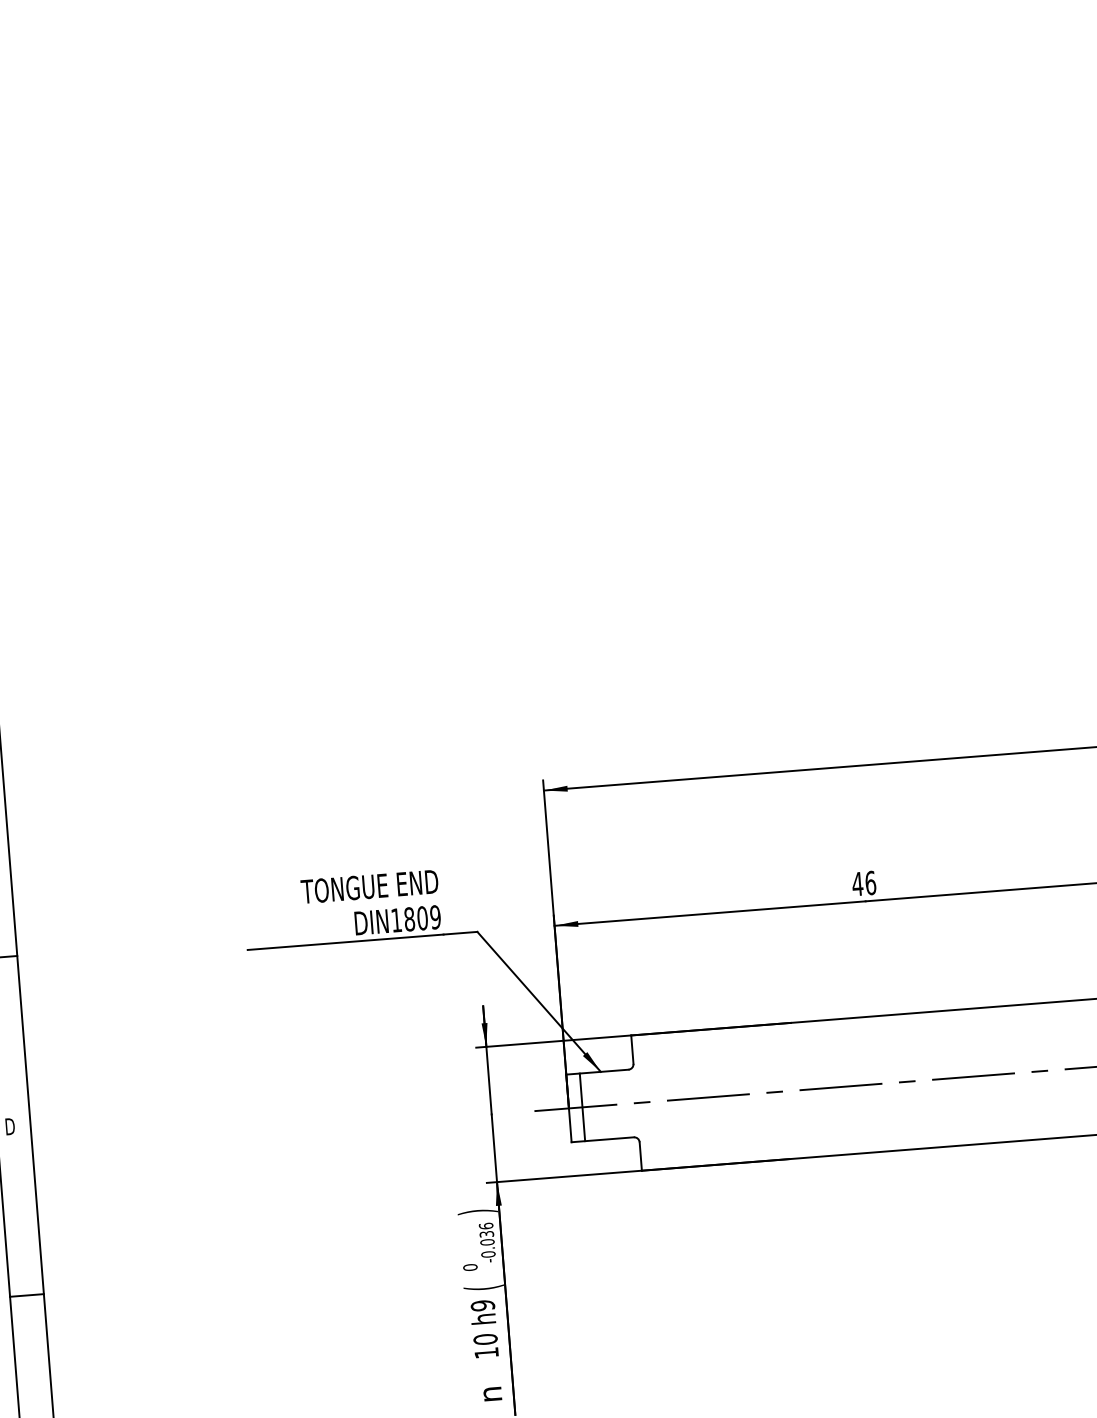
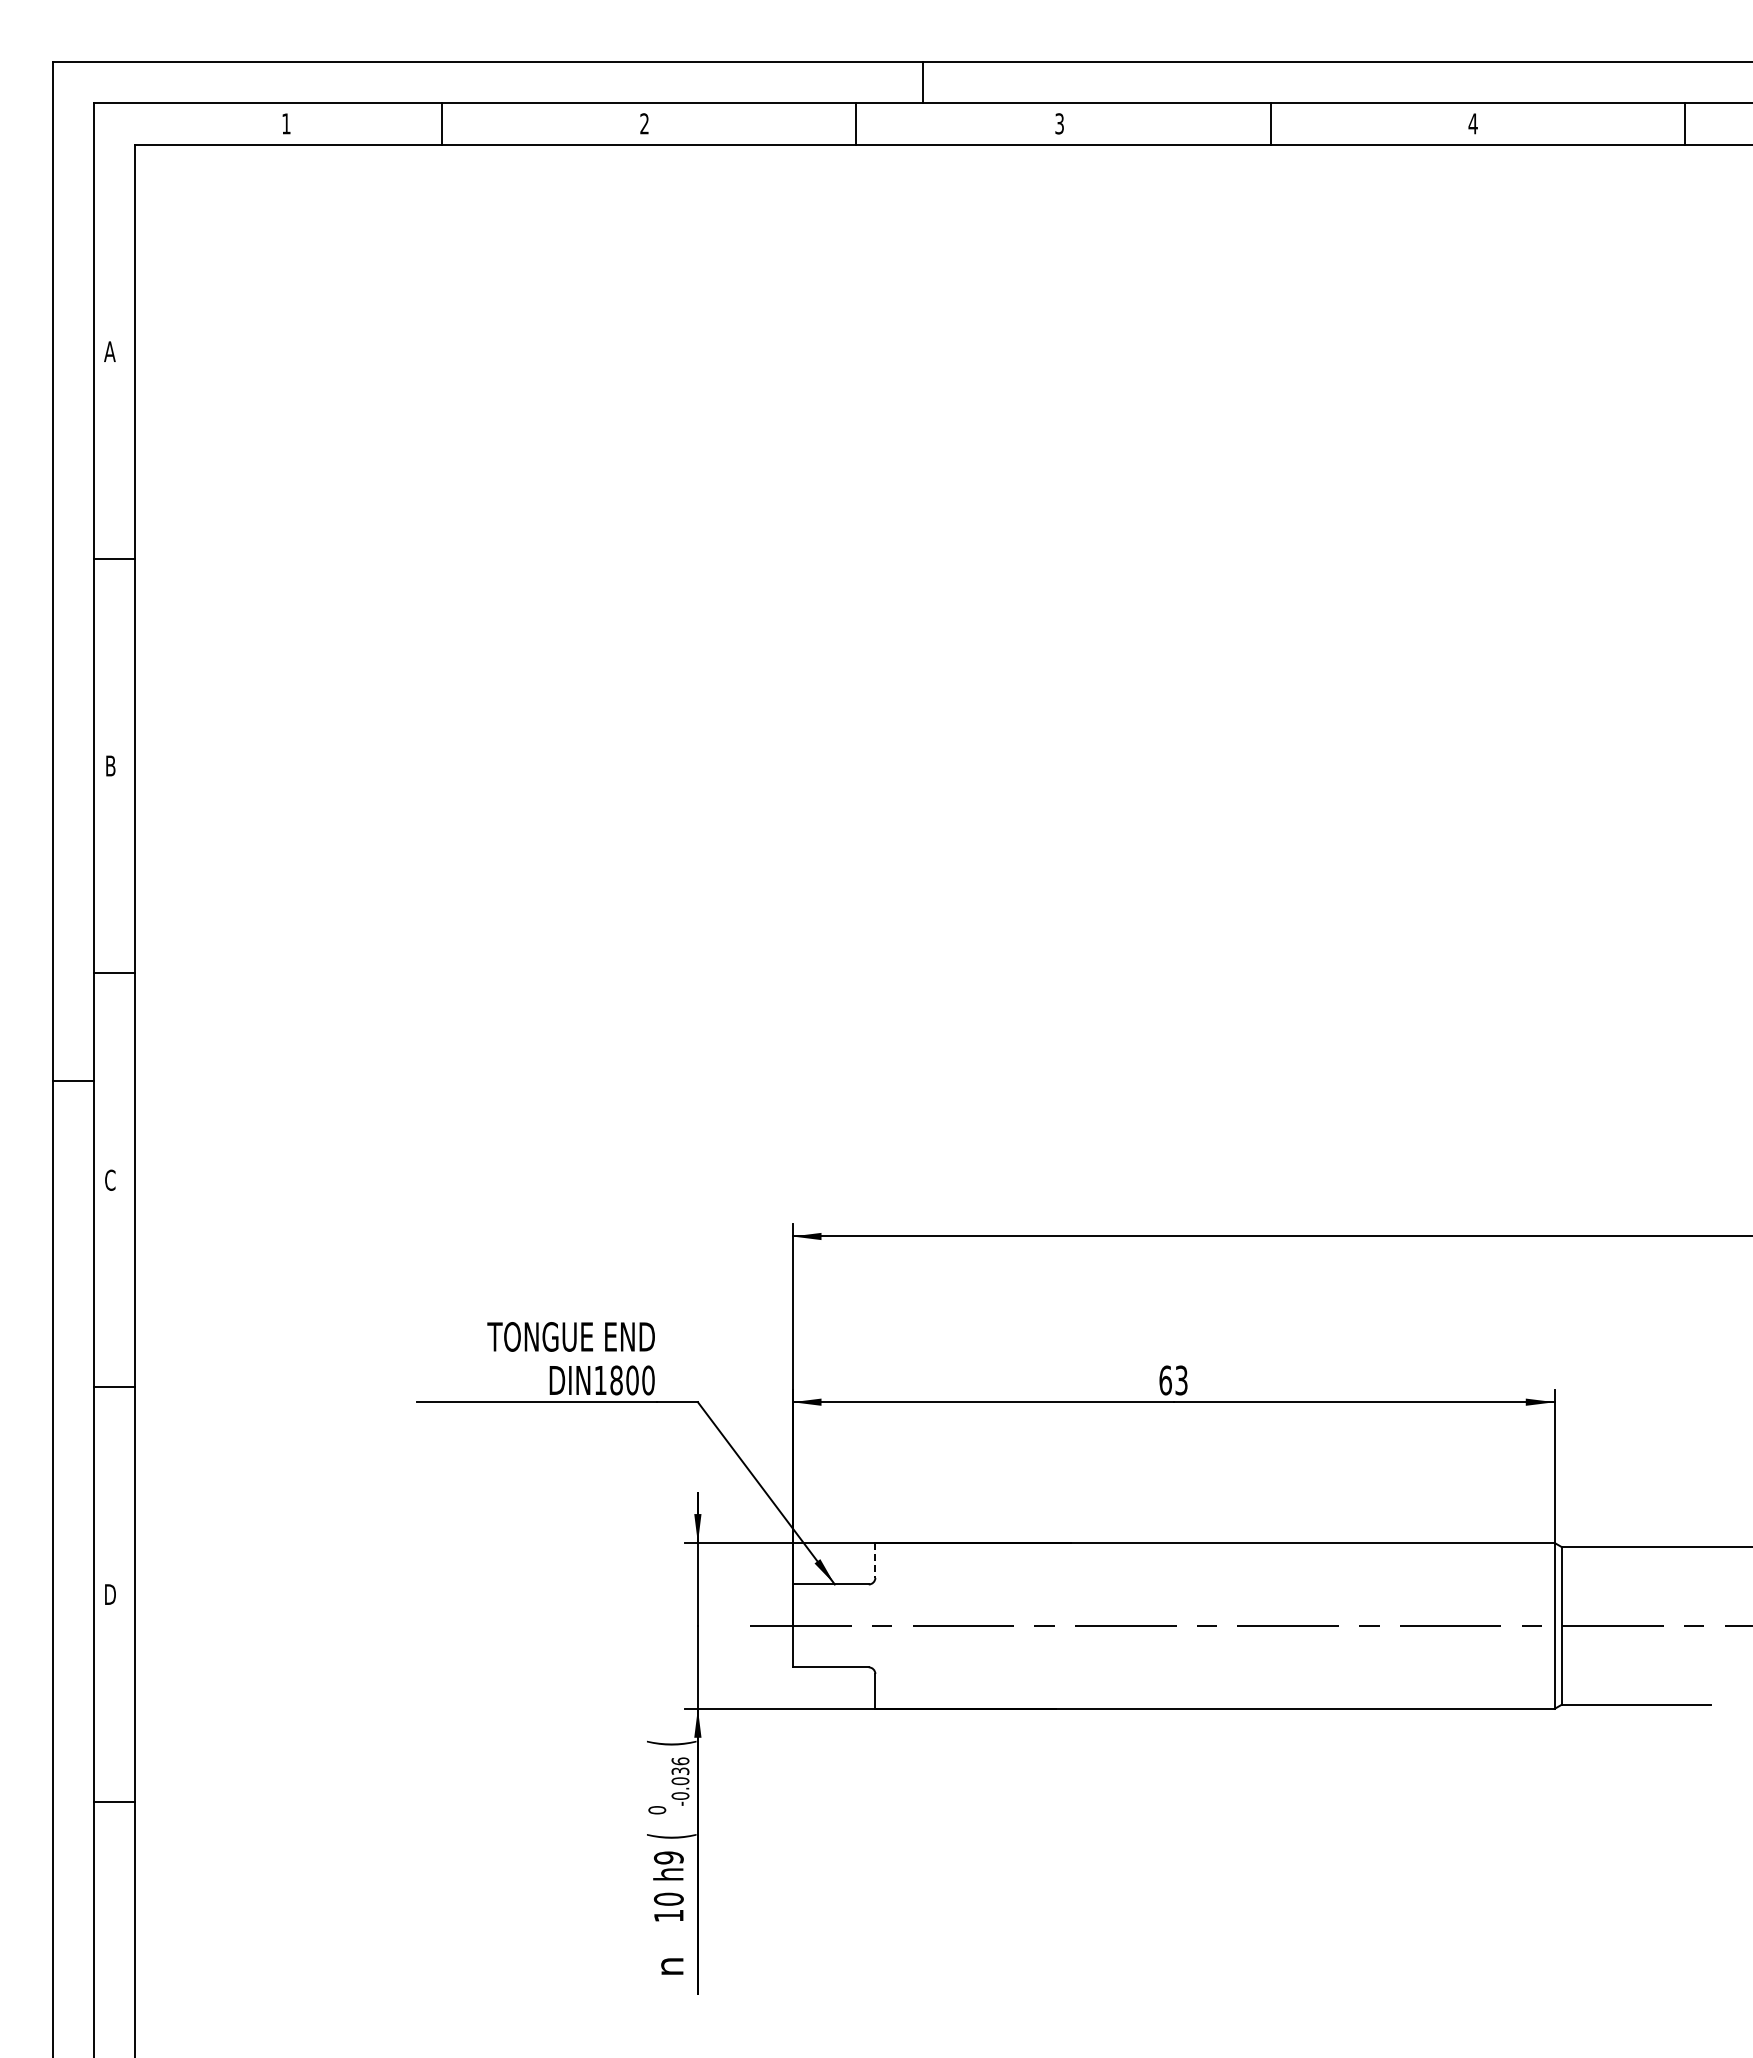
text: (864, 883) -> (1173, 1380), 46 -> 63
text: (435, 917) -> (648, 1380), DIN1809 -> DIN1800
line: (632, 1049) -> (875, 1560), solid -> dashed
line: (582, 1106) -> (809, 1625), removed
text: (477, 1211) -> (671, 1742), ) -> (

